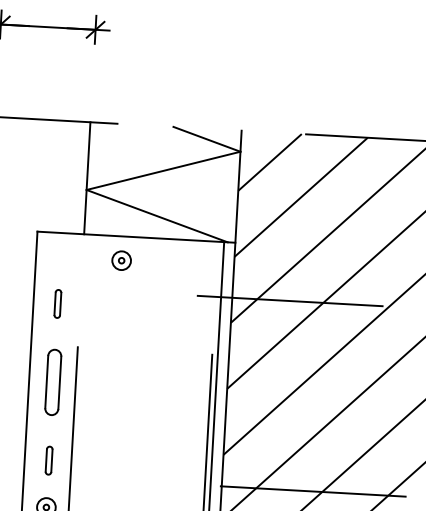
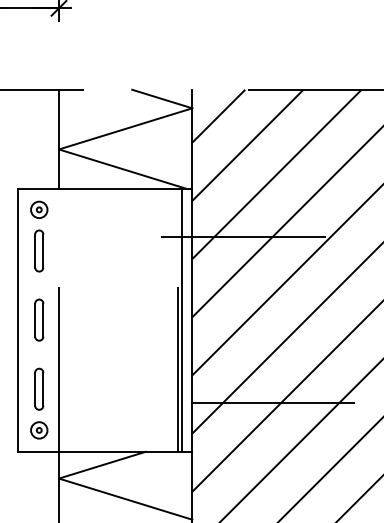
part: (121, 260) -> (39, 209), moved
part: (58, 303) -> (39, 250), size x1.67
part: (53, 381) -> (39, 319), size x0.71
part: (49, 459) -> (39, 388), size x1.67

